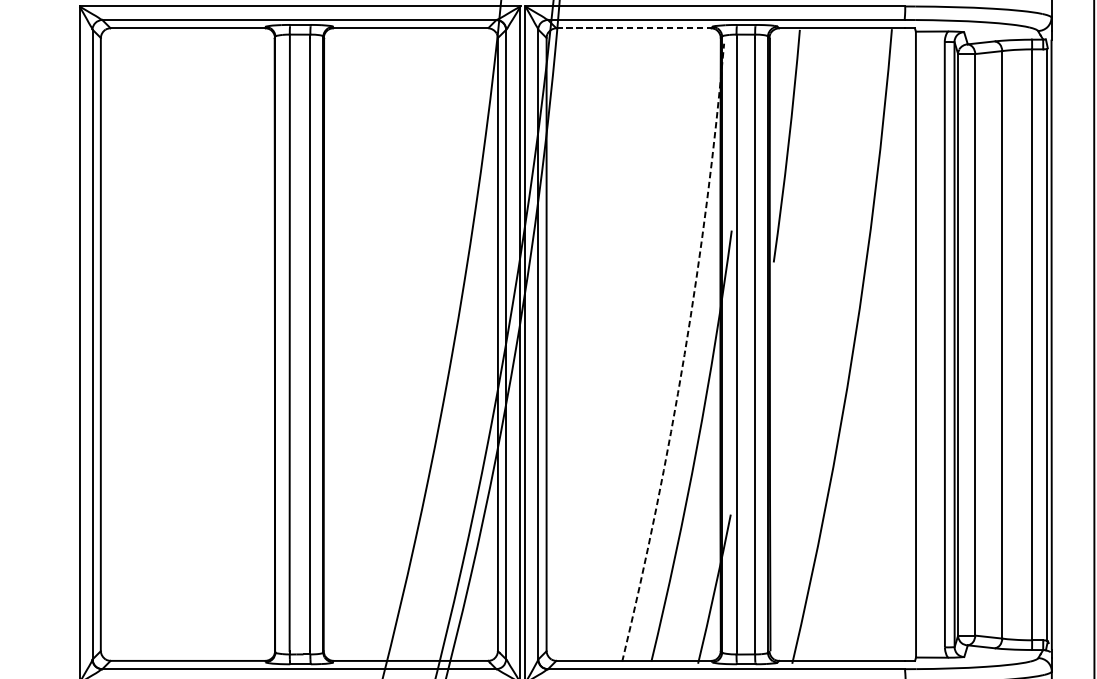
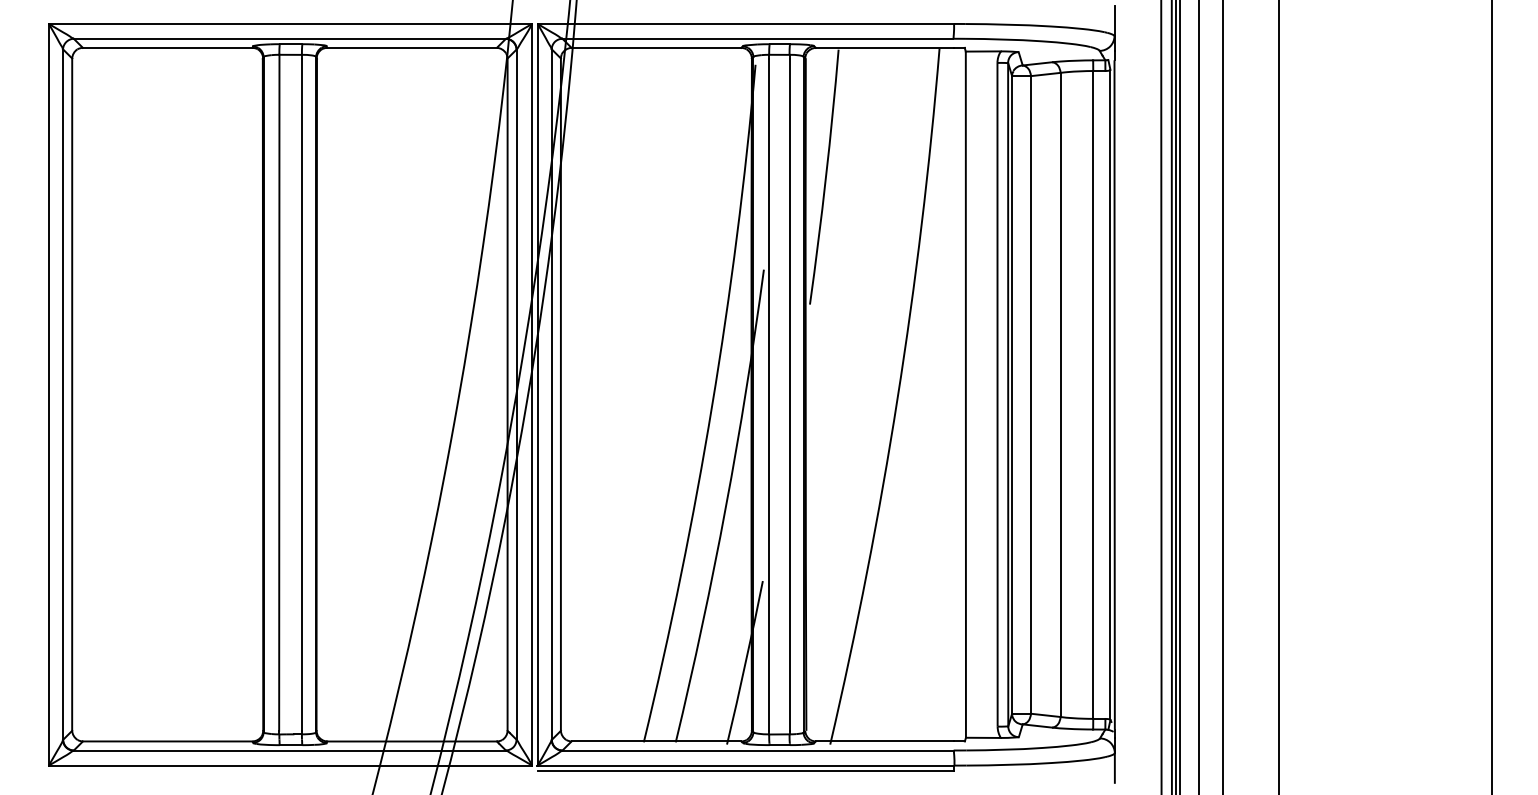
line: (633, 27) -> (656, 47), dashed -> solid
arc: (684, 354) -> (712, 405), dashed -> solid

